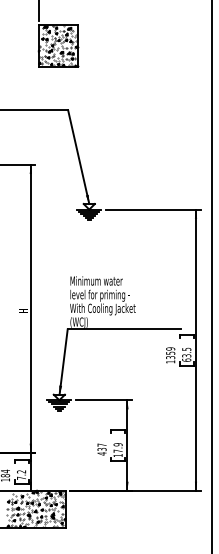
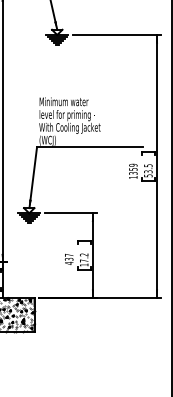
text: (186, 359) -> (148, 175), 63.5 -> 53.5
text: (117, 444) -> (83, 254), 17.9 -> 17.2

